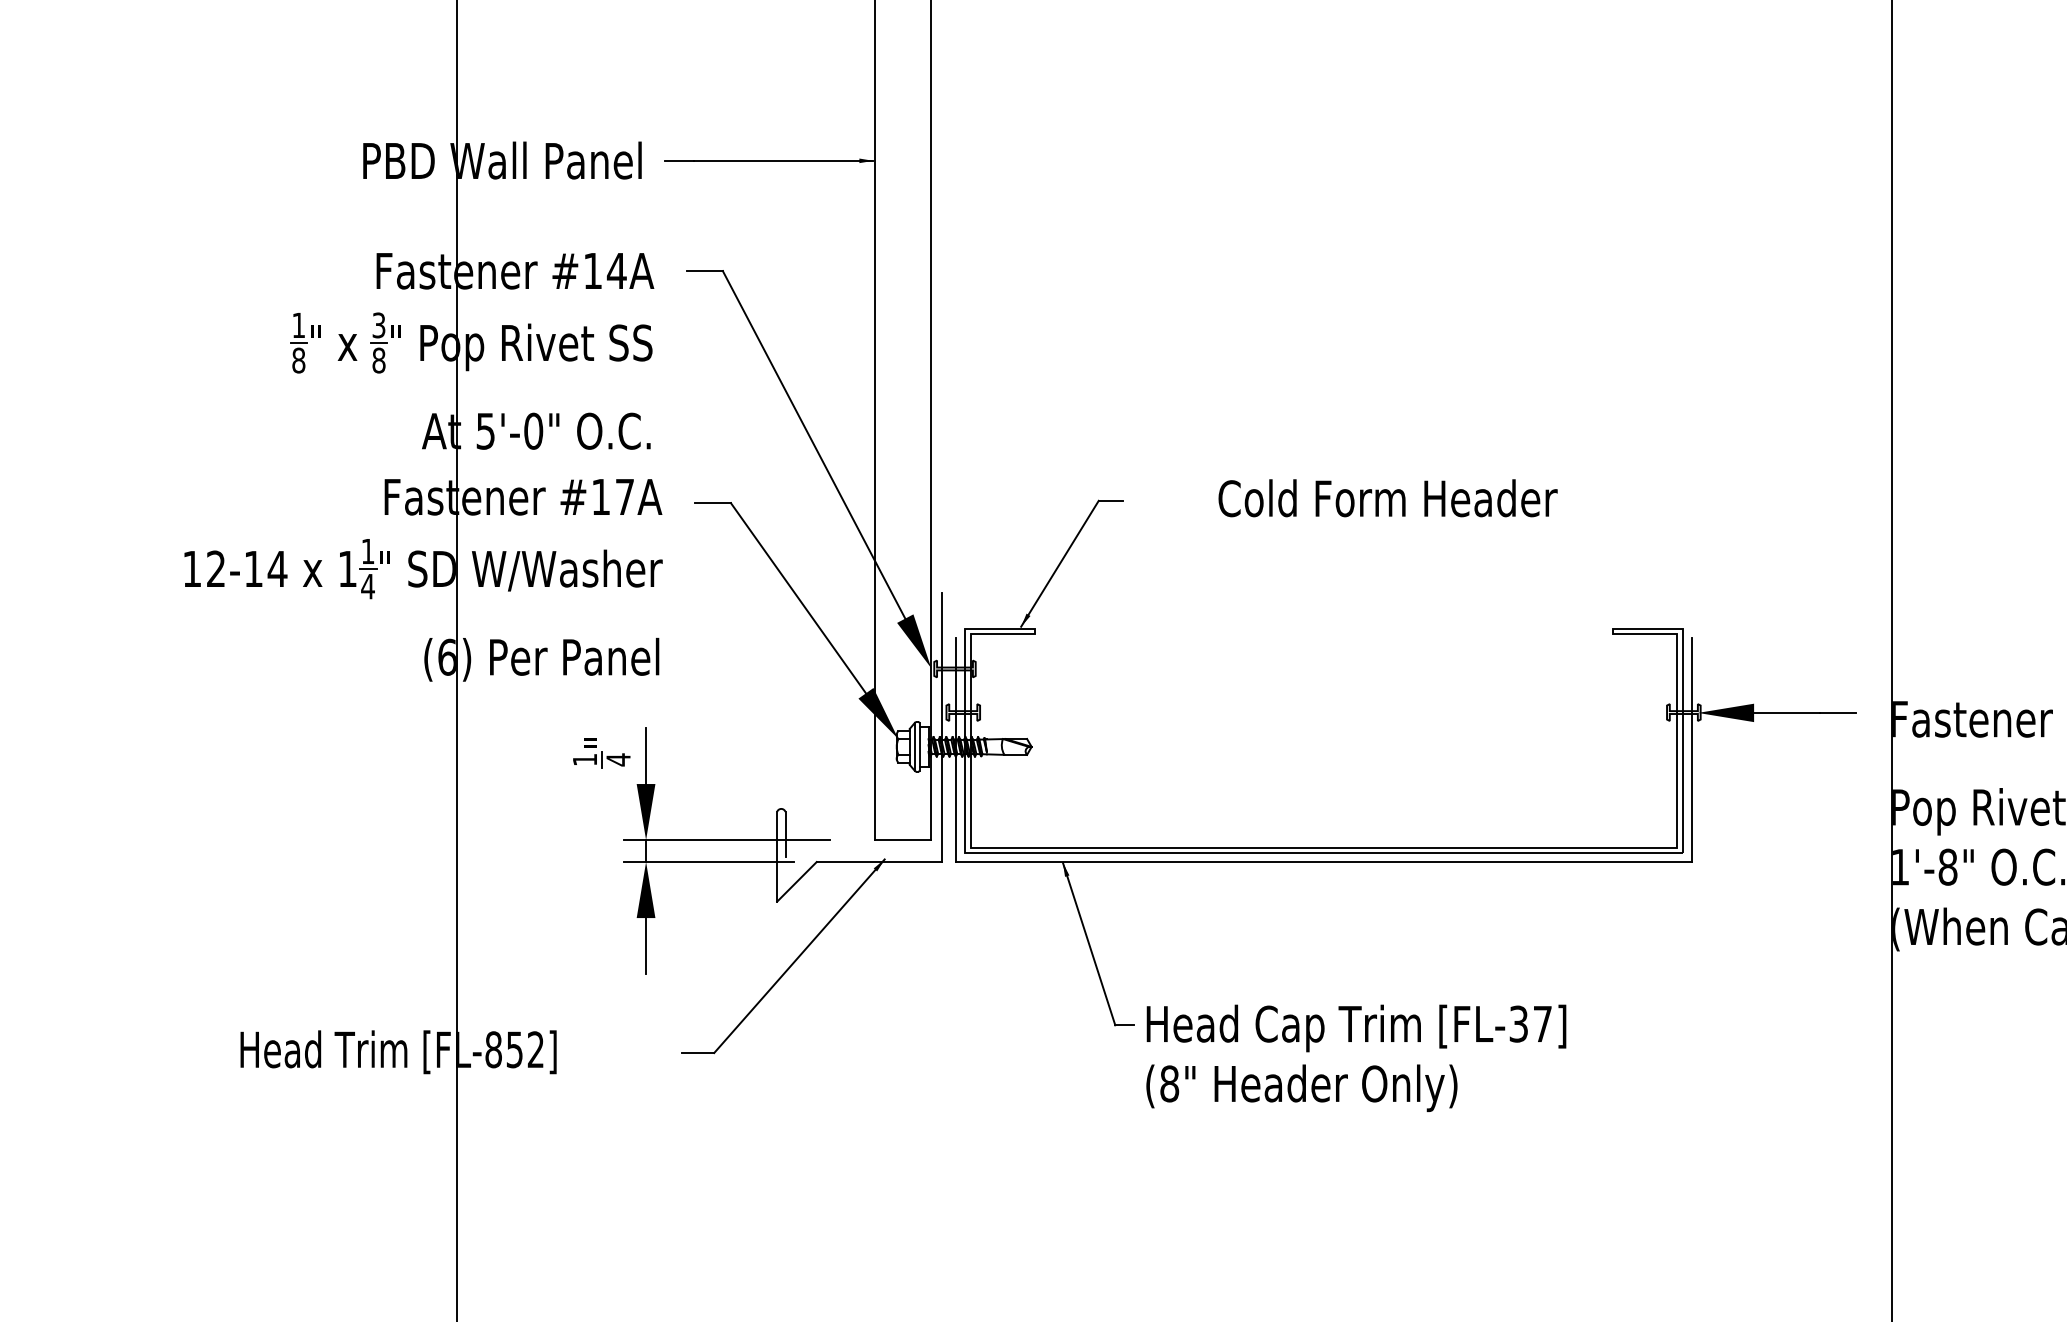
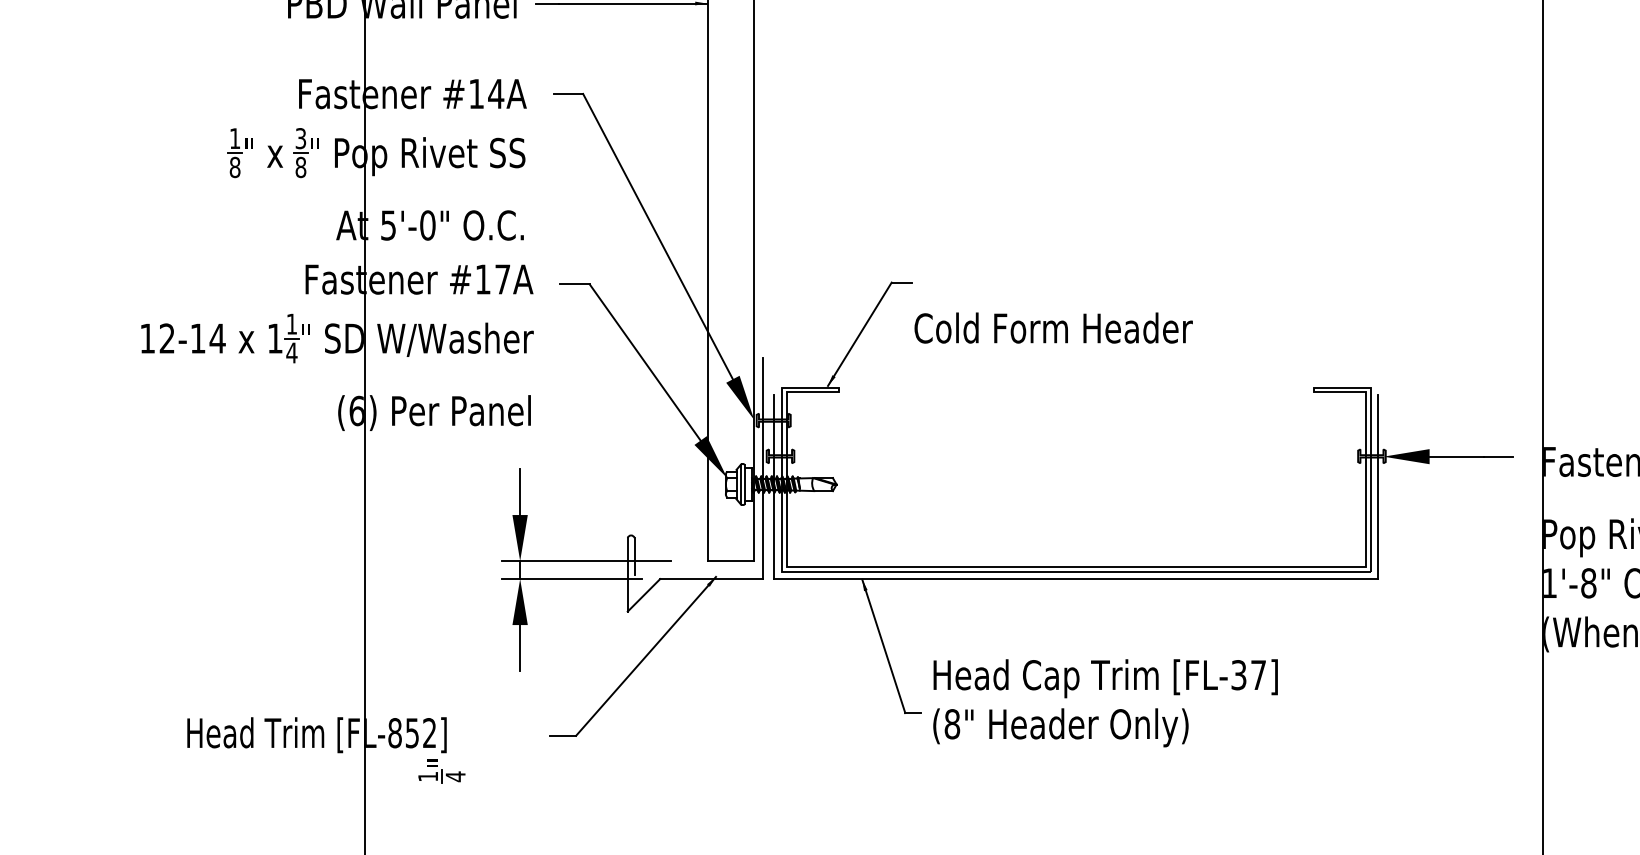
text: (1387, 498) -> (1053, 328), moved
part: (601, 753) -> (441, 771), moved
text: (1356, 1057) -> (1105, 702), moved

